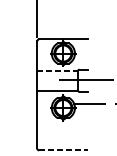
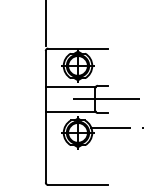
line: (57, 71) -> (70, 87), dashed -> solid
line: (63, 150) -> (78, 184), dashed -> solid

